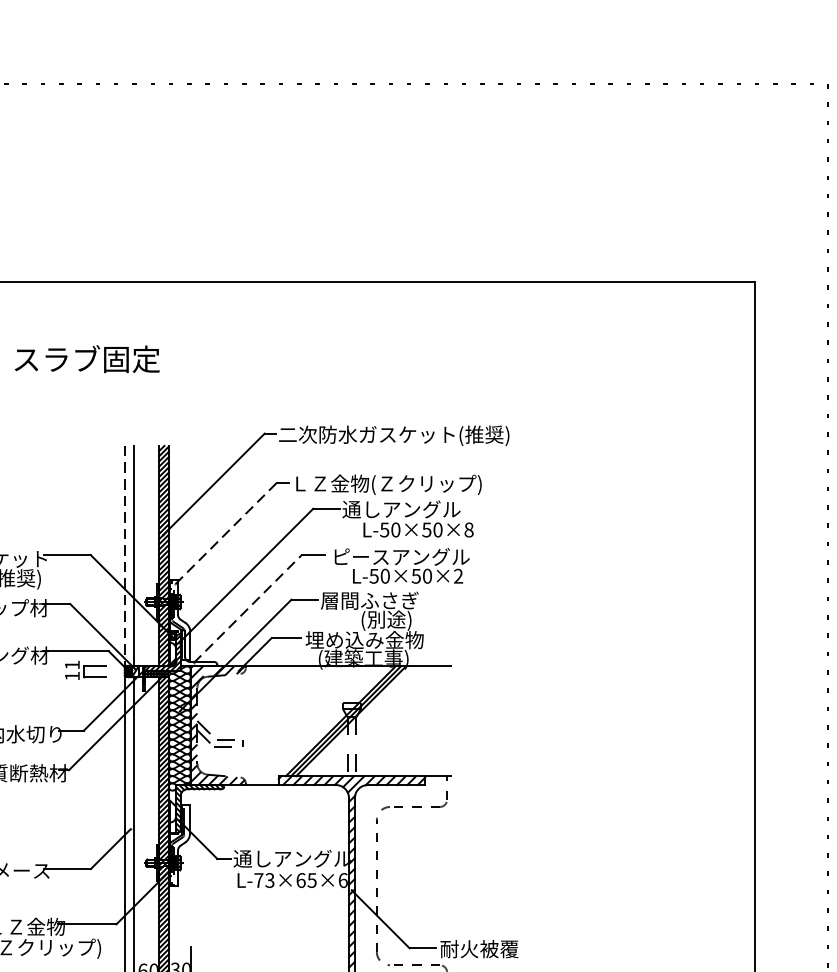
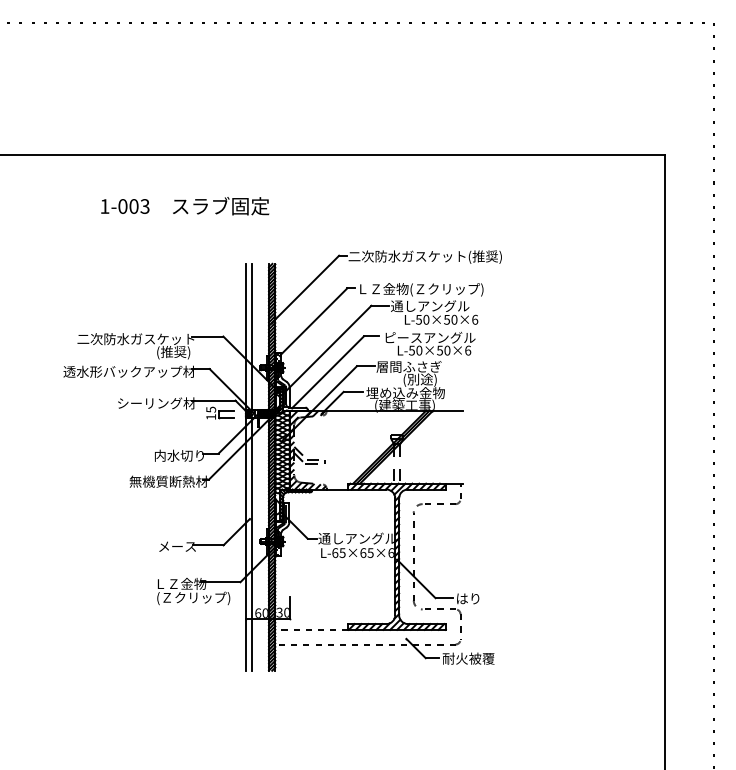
text: (469, 529) -> (475, 319), L-50×50×8 -> L-50×50×6
line: (226, 533) -> (313, 322), dashed -> solid
line: (125, 556) -> (246, 337), dashed -> solid
text: (459, 576) -> (468, 350), L-50×50×2 -> L-50×50×6
line: (247, 609) -> (327, 372), dashed -> solid
text: (72, 664) -> (211, 409), 11 -> 15
text: (263, 881) -> (338, 553), L-73×65×6 -> L-65×65×6
text: (478, 948) -> (481, 598), 耐火被覆 -> はり

